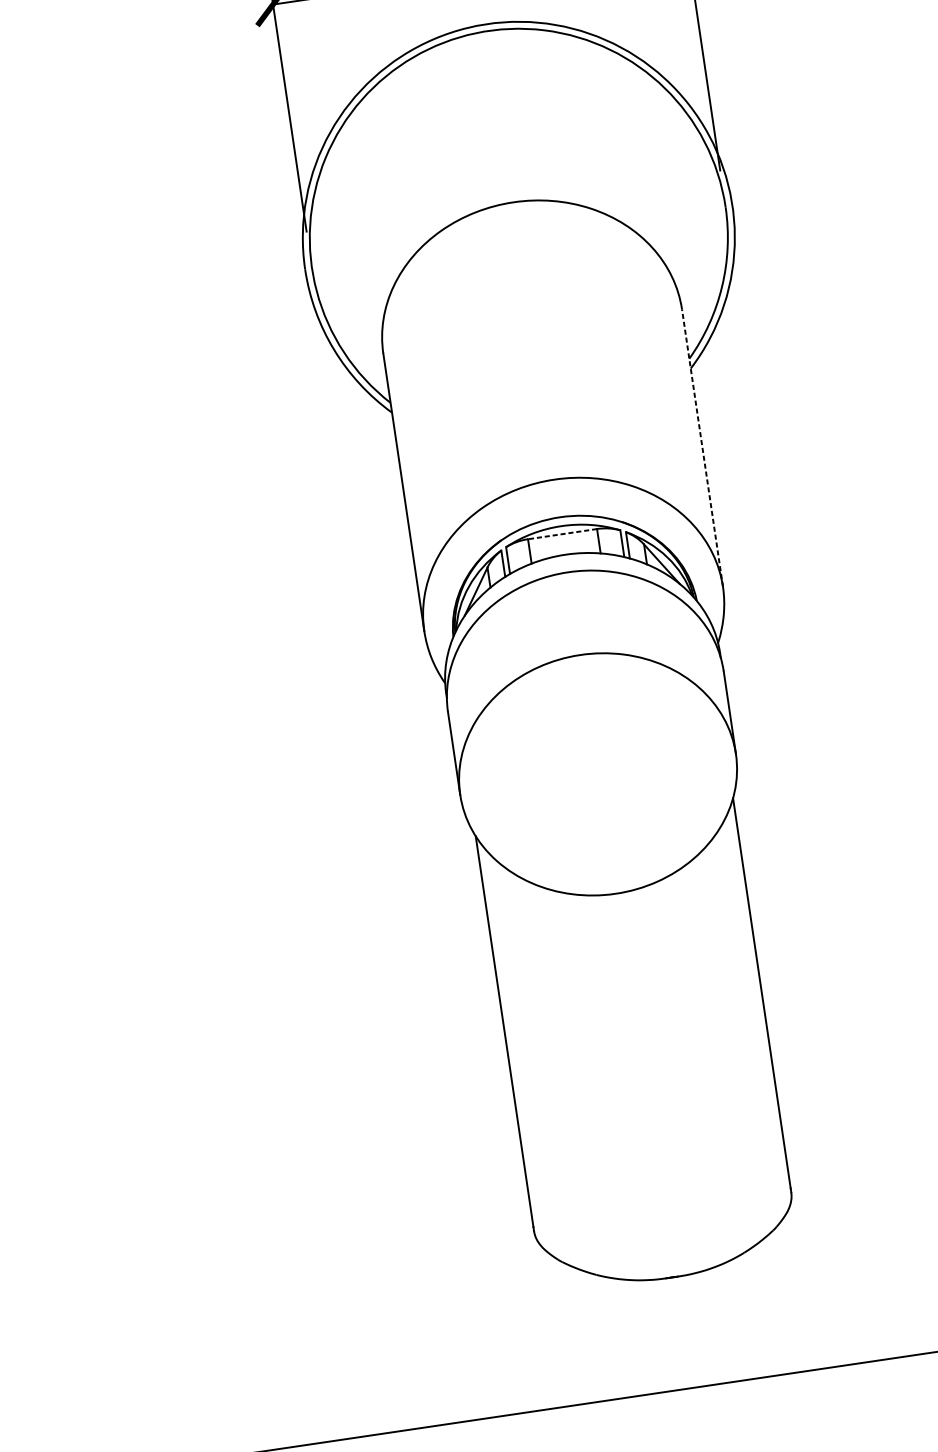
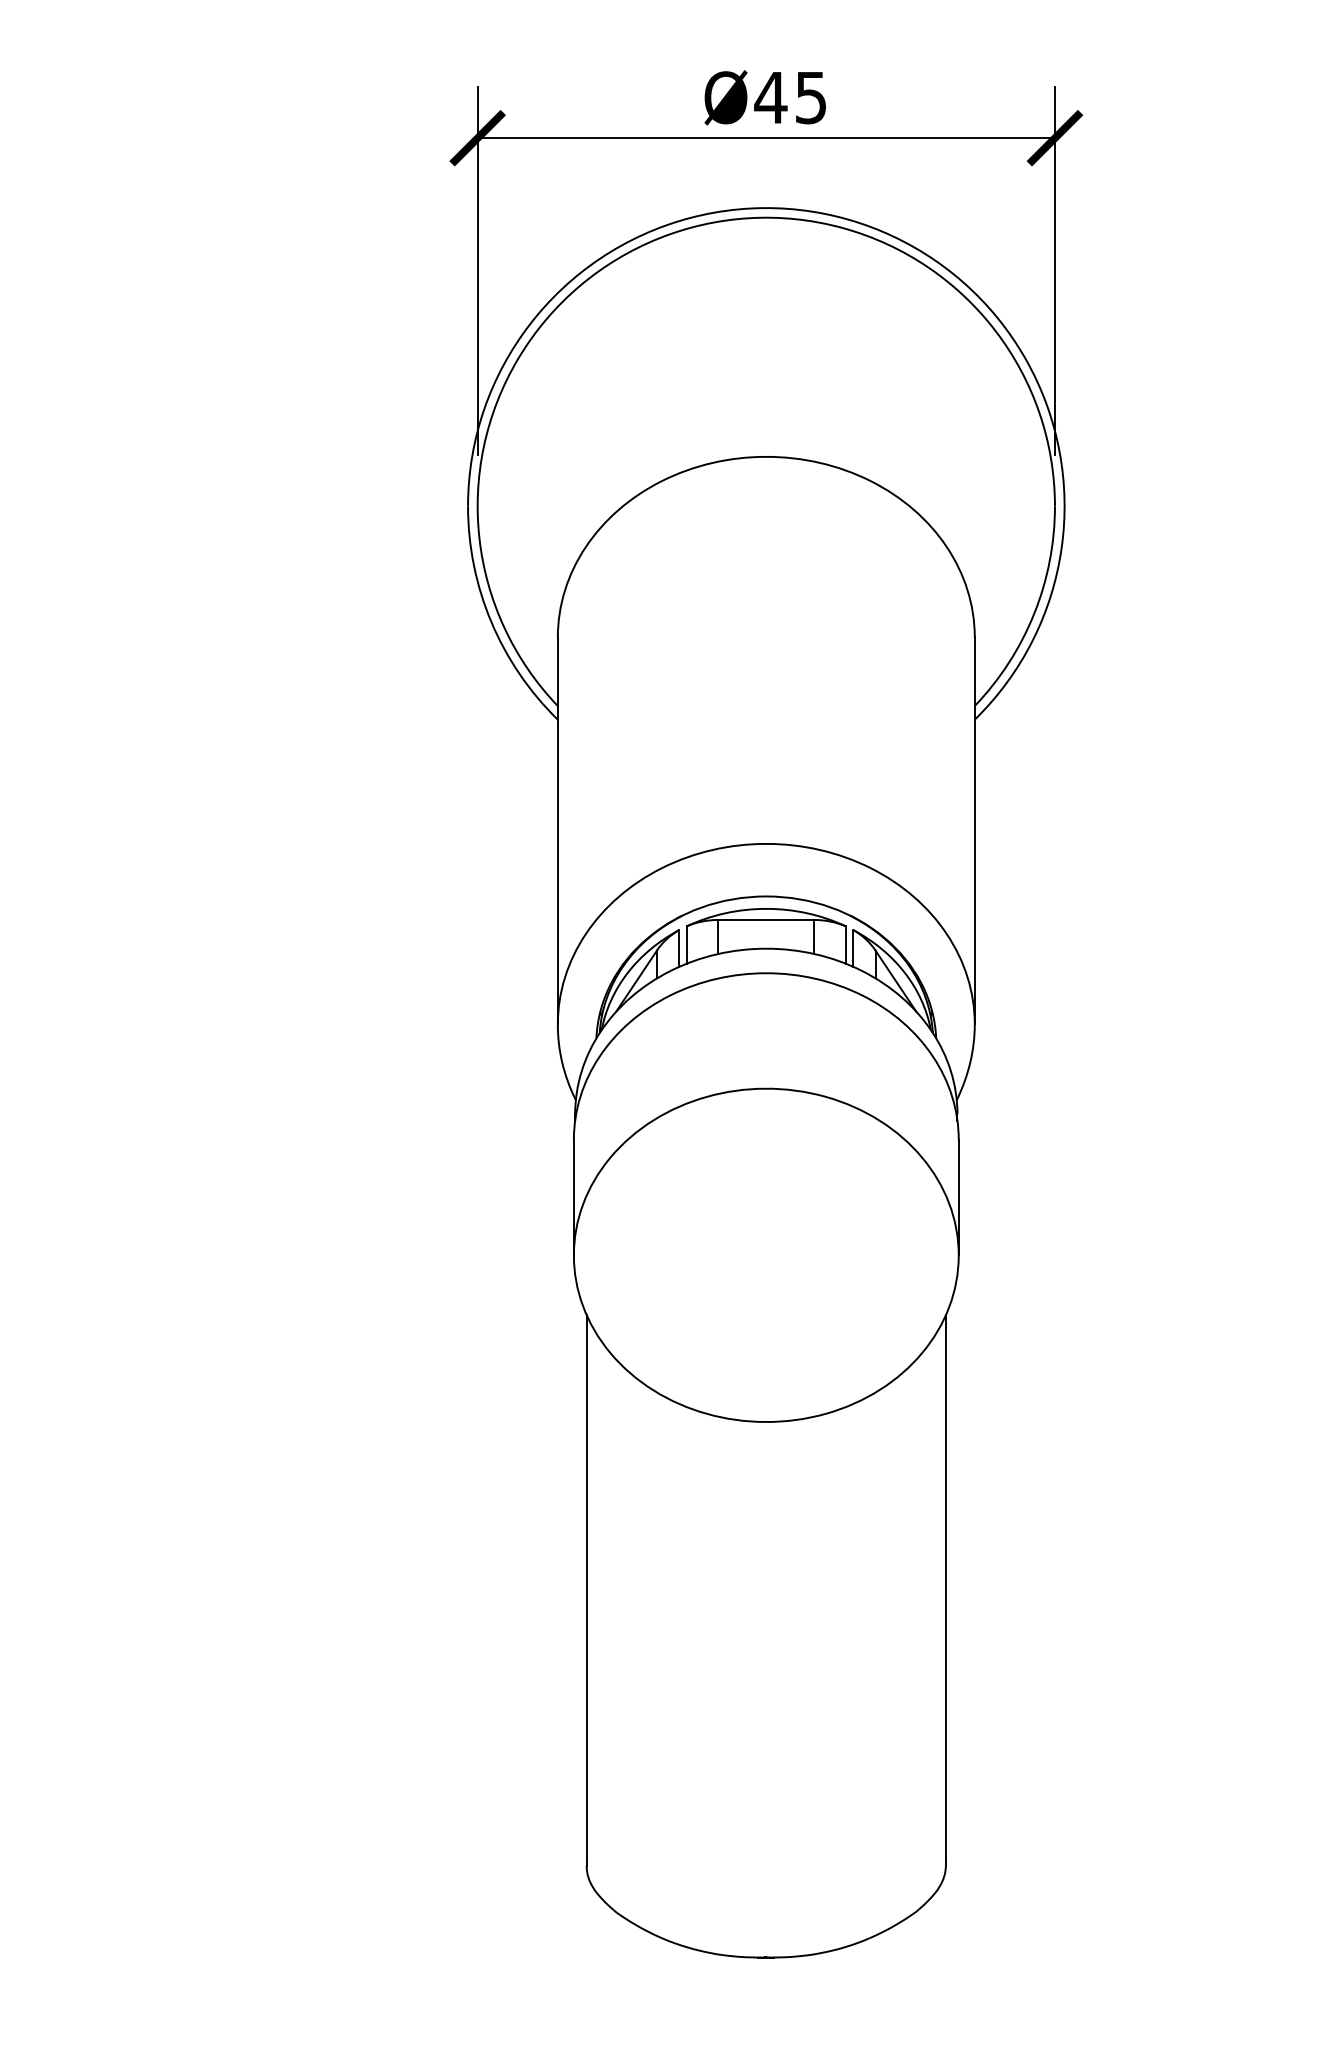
line: (702, 447) -> (974, 830), dashed -> solid
line: (562, 534) -> (765, 920), dashed -> solid

